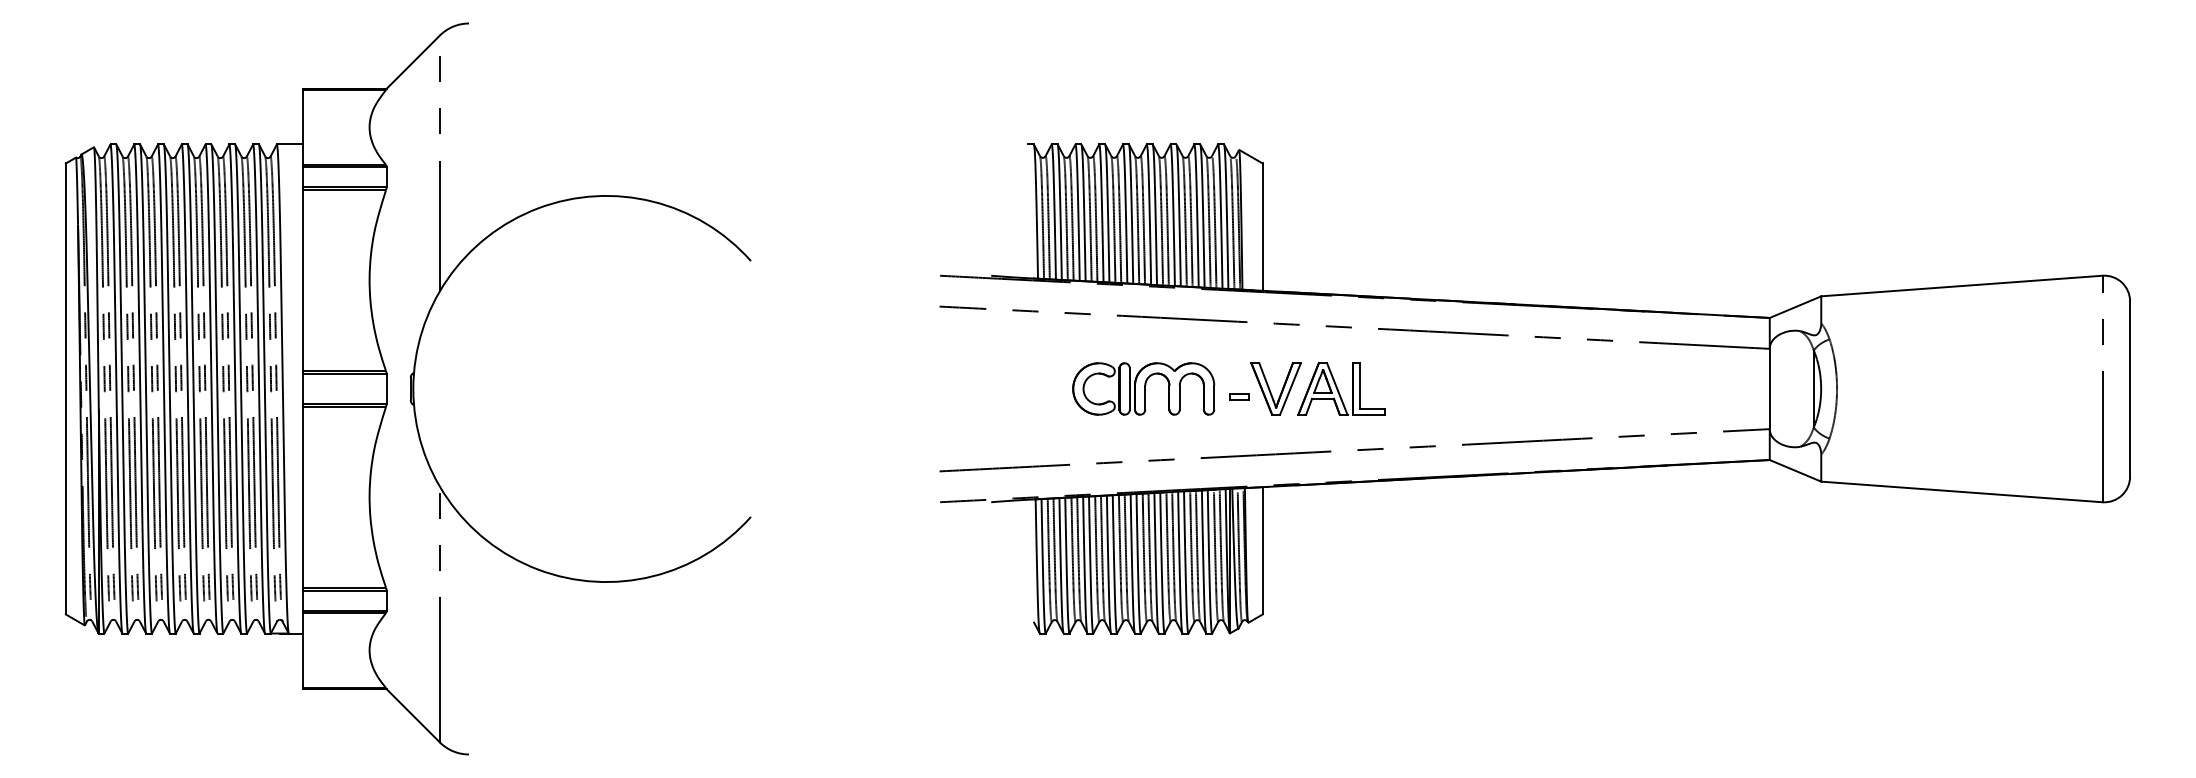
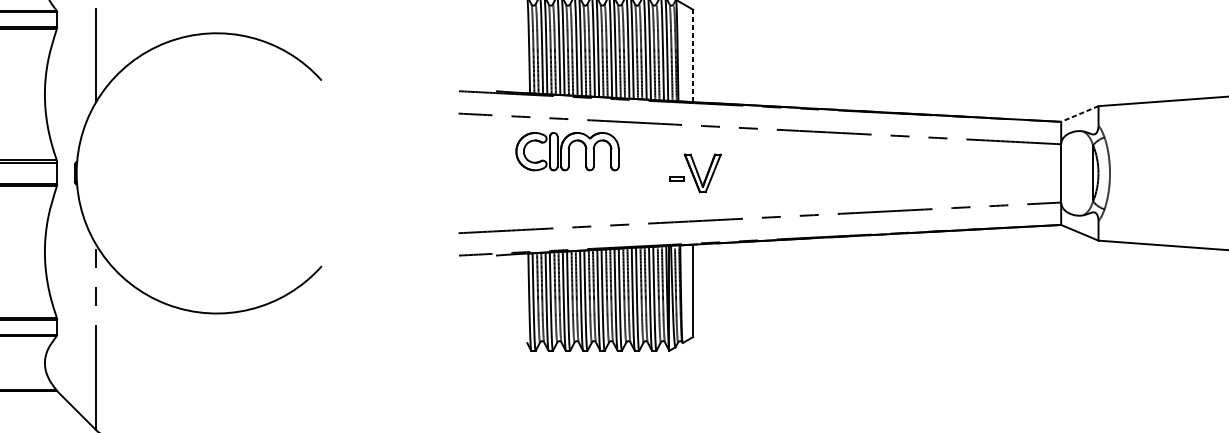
line: (1262, 226) -> (692, 55), solid -> dashed
line: (1795, 307) -> (1079, 114), solid -> dashed
part: (1143, 388) -> (567, 151), moved
part: (1341, 388) -> (750, 173), removed

